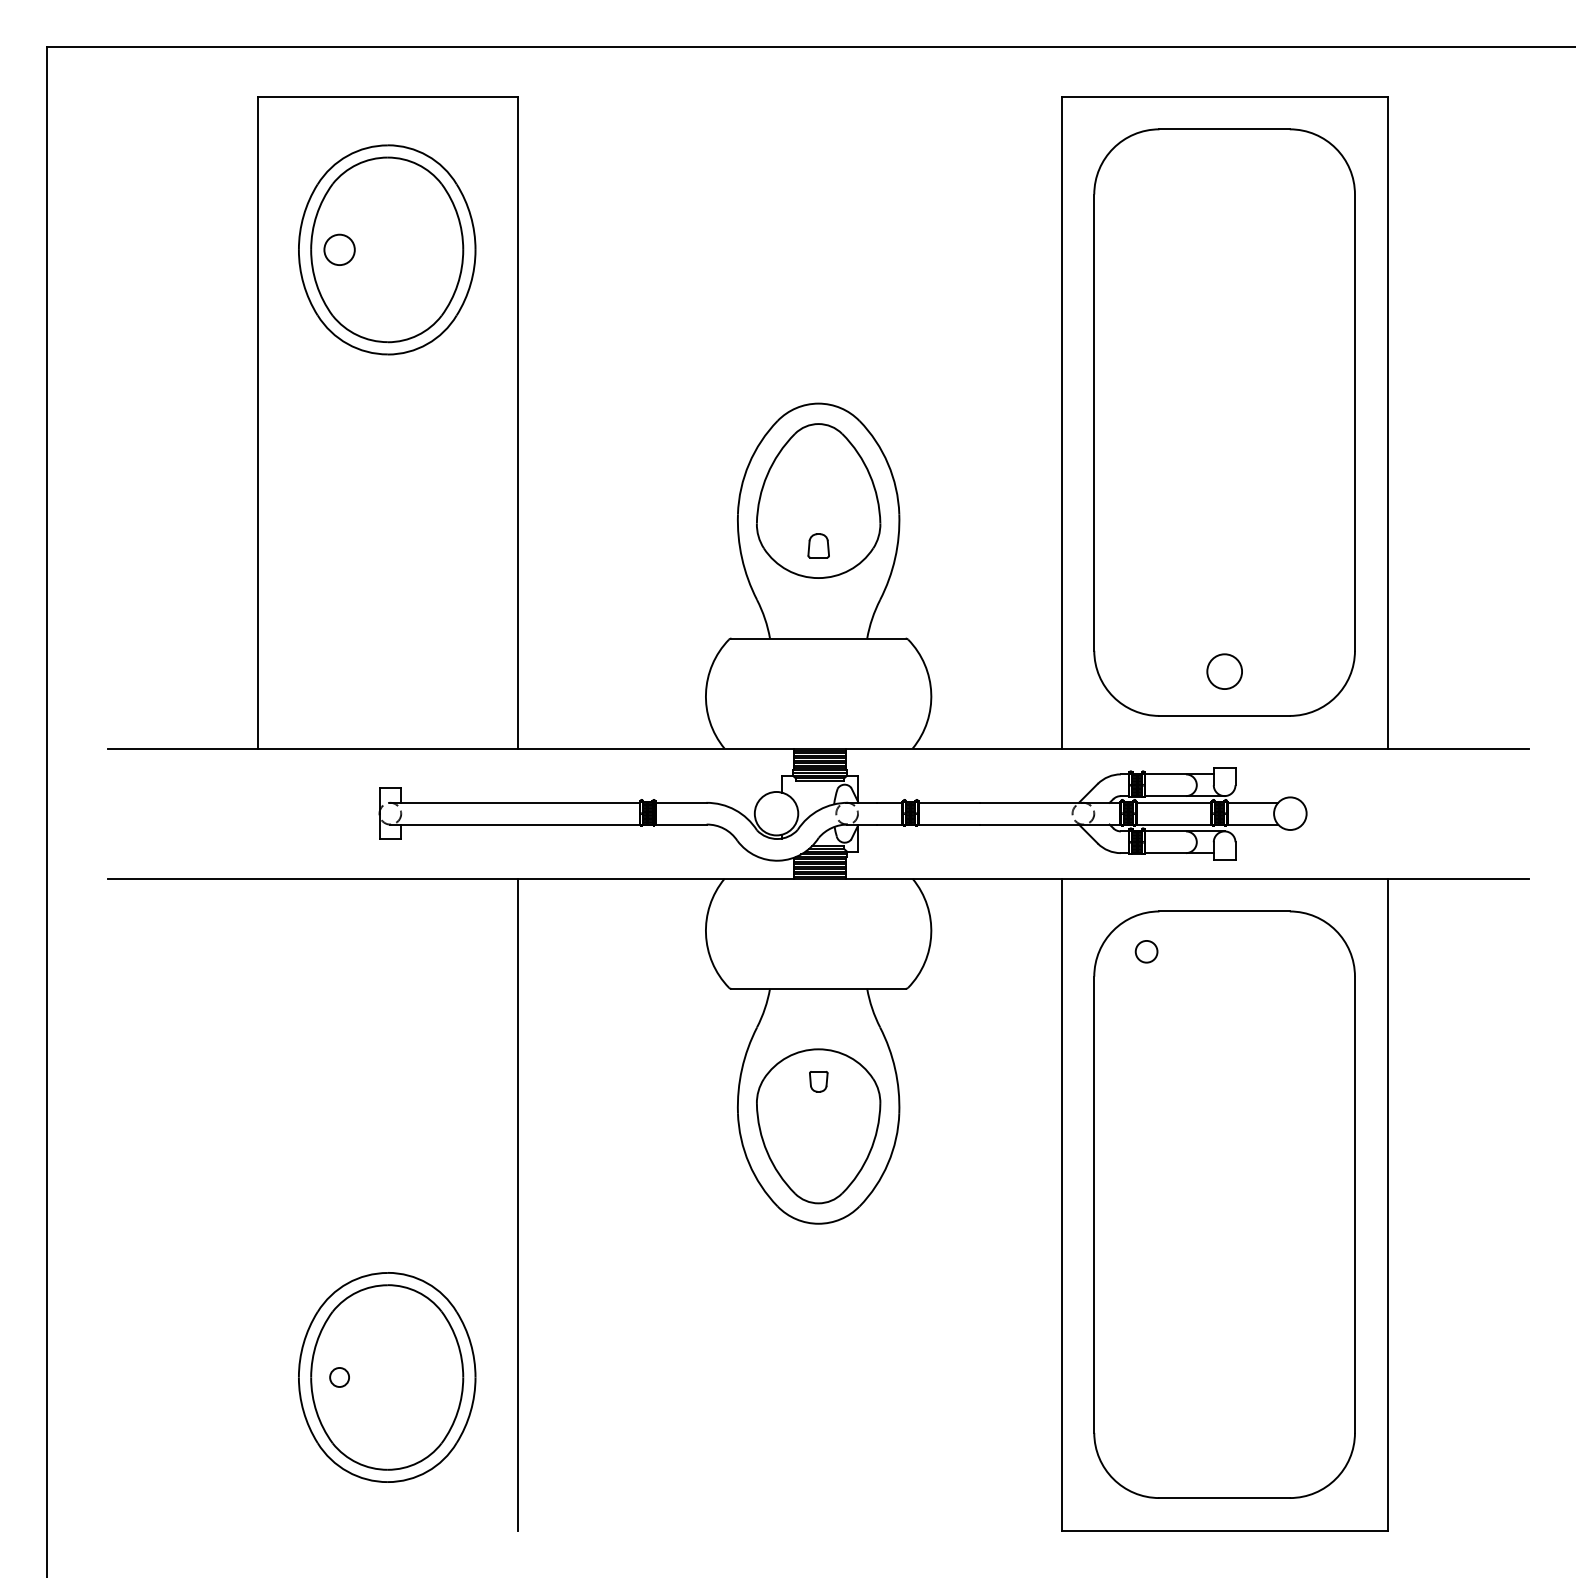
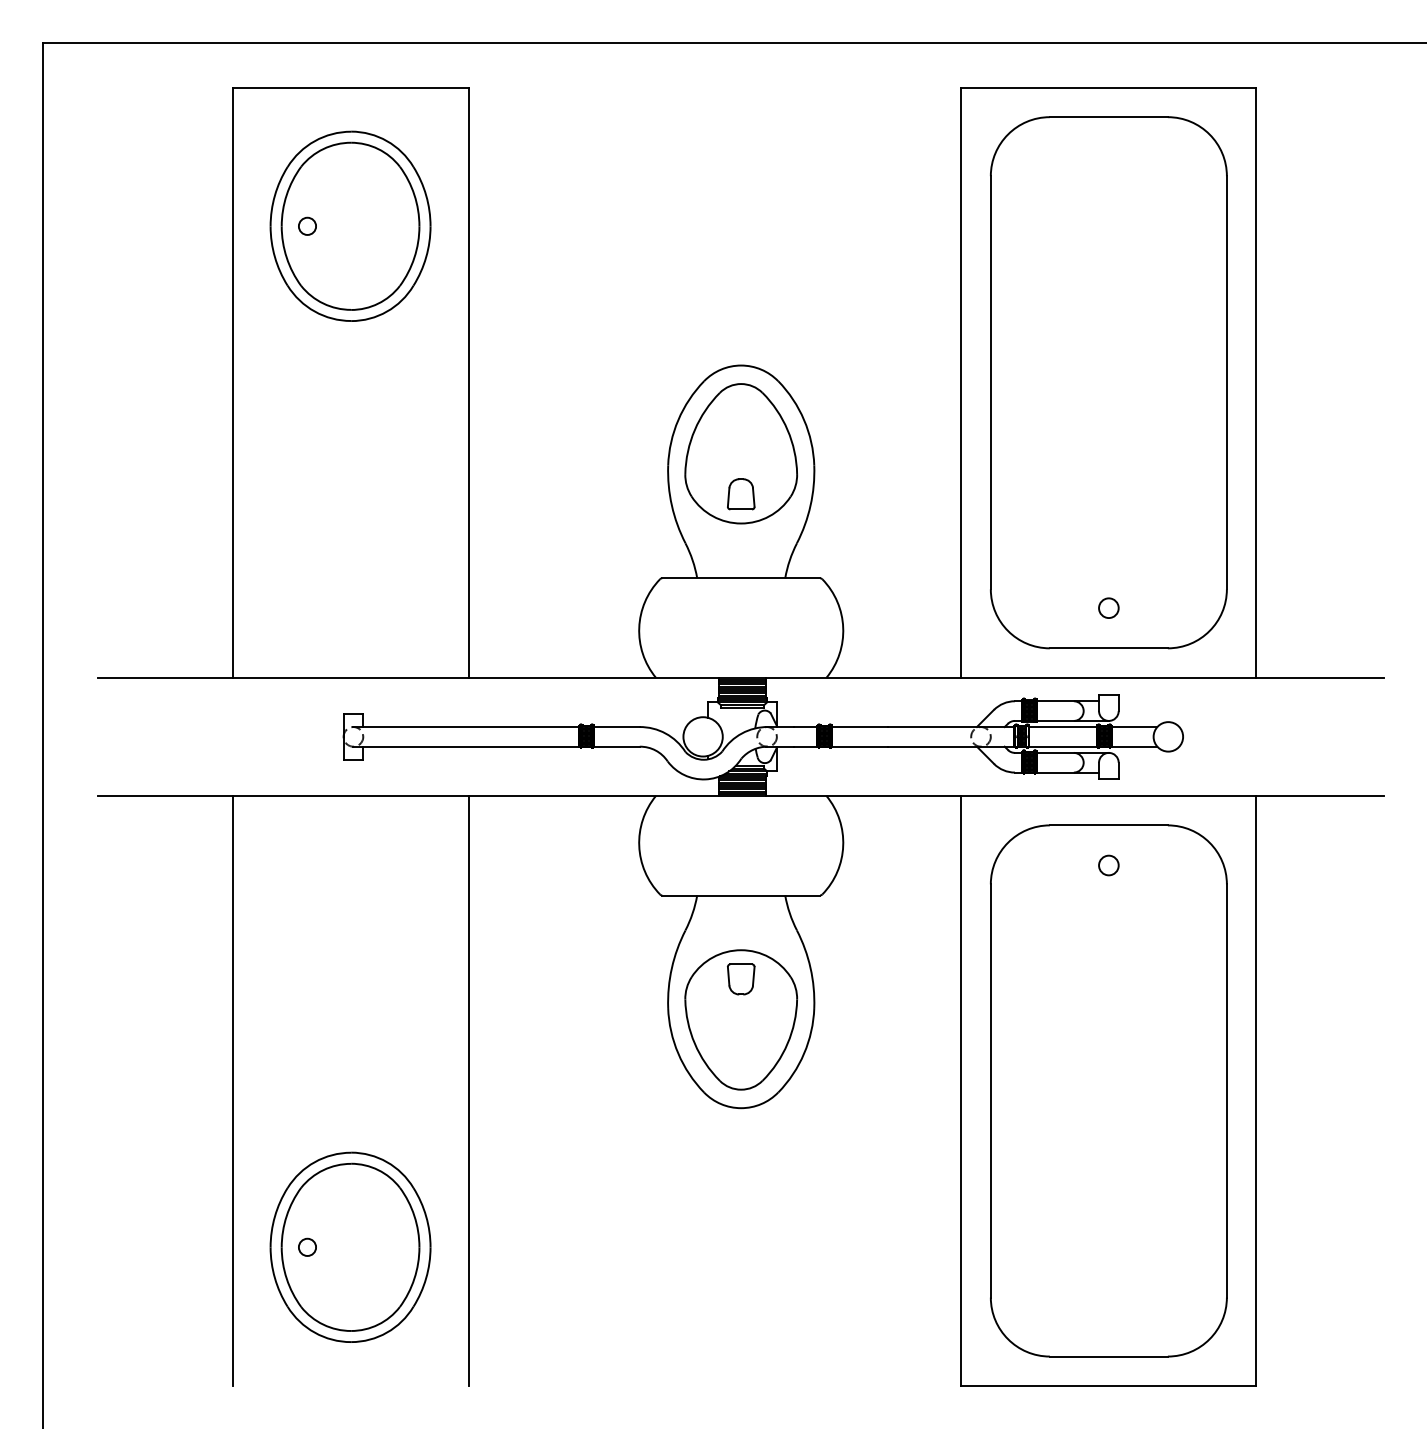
circle: (339, 249) -> (307, 225), size x0.62
part: (818, 545) -> (741, 494), size x1.43
circle: (1224, 671) -> (1108, 608), size x0.62
circle: (1146, 951) -> (1108, 865), moved
part: (818, 1081) -> (741, 979), size x1.67
line: (257, 1204) -> (233, 1090), added

